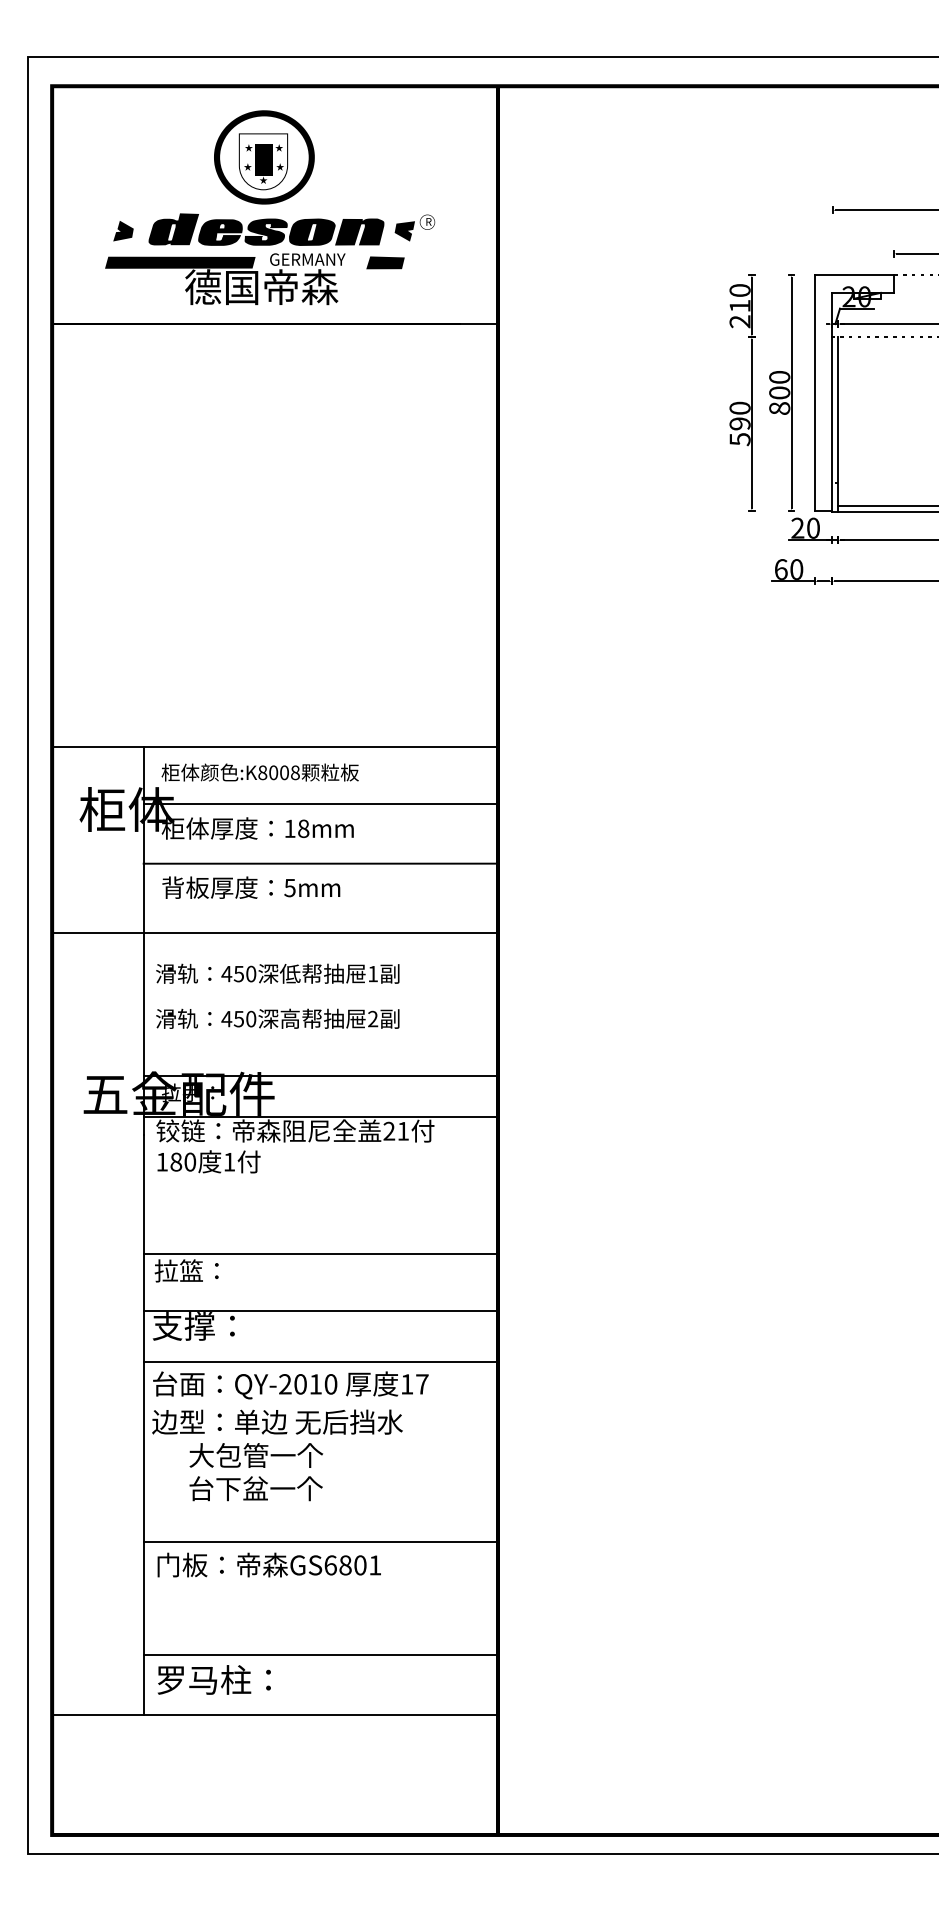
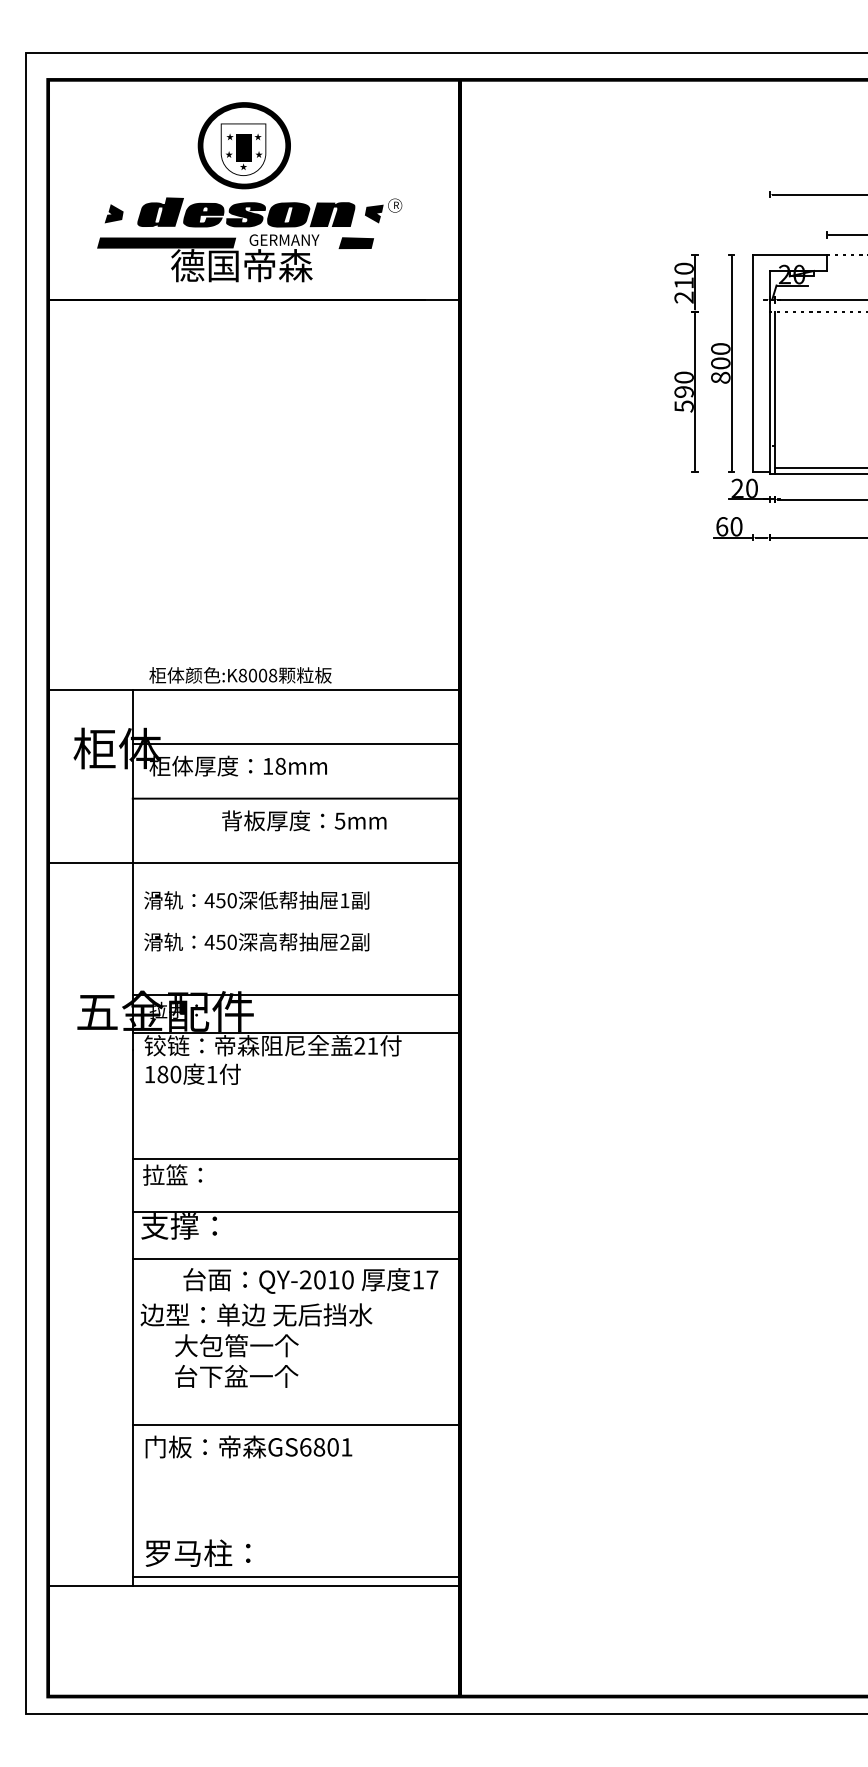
text: (260, 772) -> (240, 675), moved
text: (251, 887) -> (304, 820), moved
text: (290, 1384) -> (310, 1280), moved
line: (320, 1655) -> (296, 1577), moved

